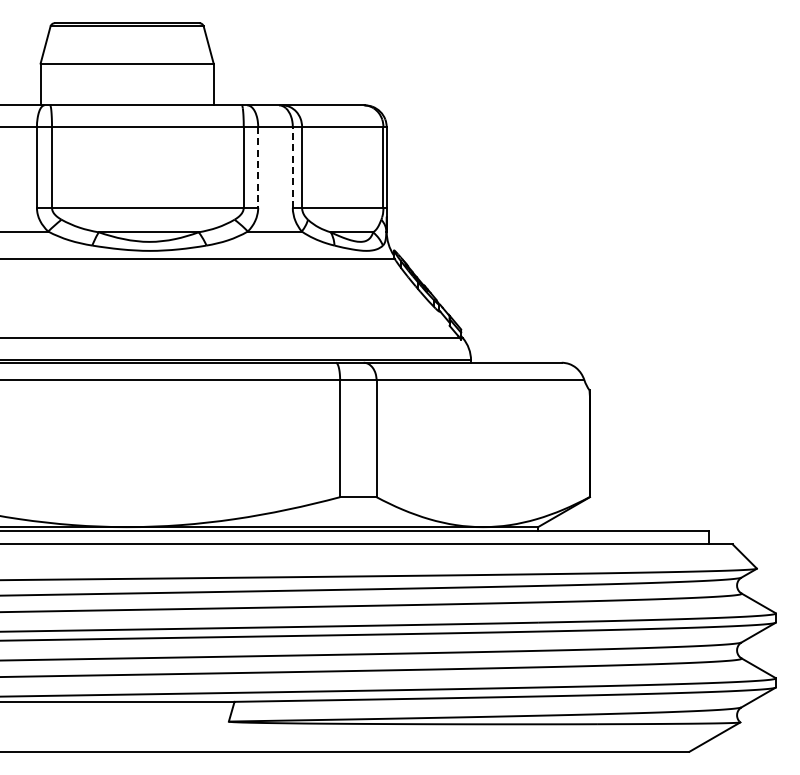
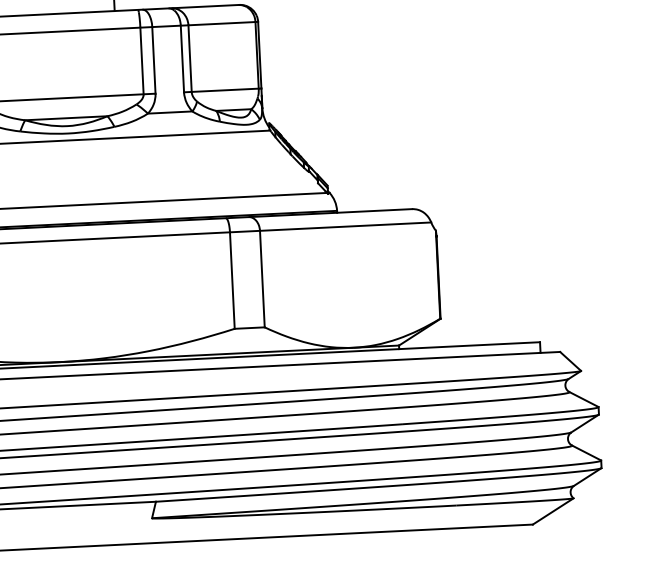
line: (292, 166) -> (182, 58), dashed -> solid
line: (258, 167) -> (154, 60), dashed -> solid

